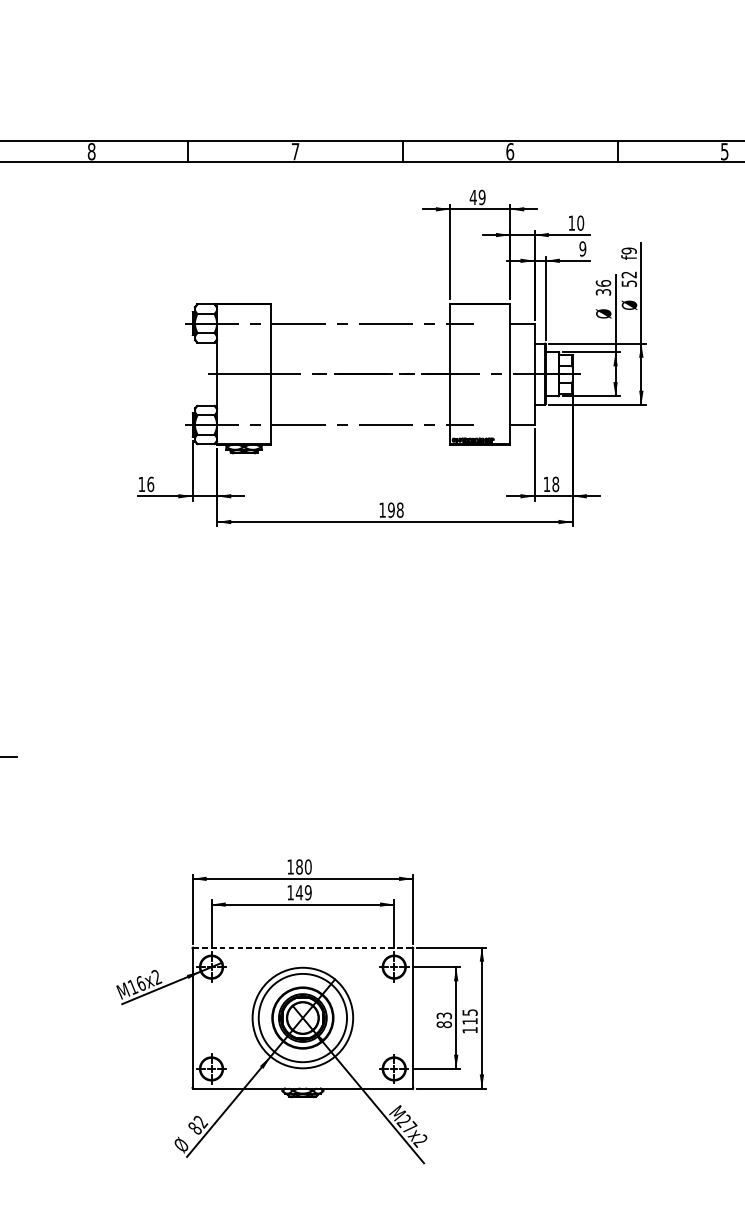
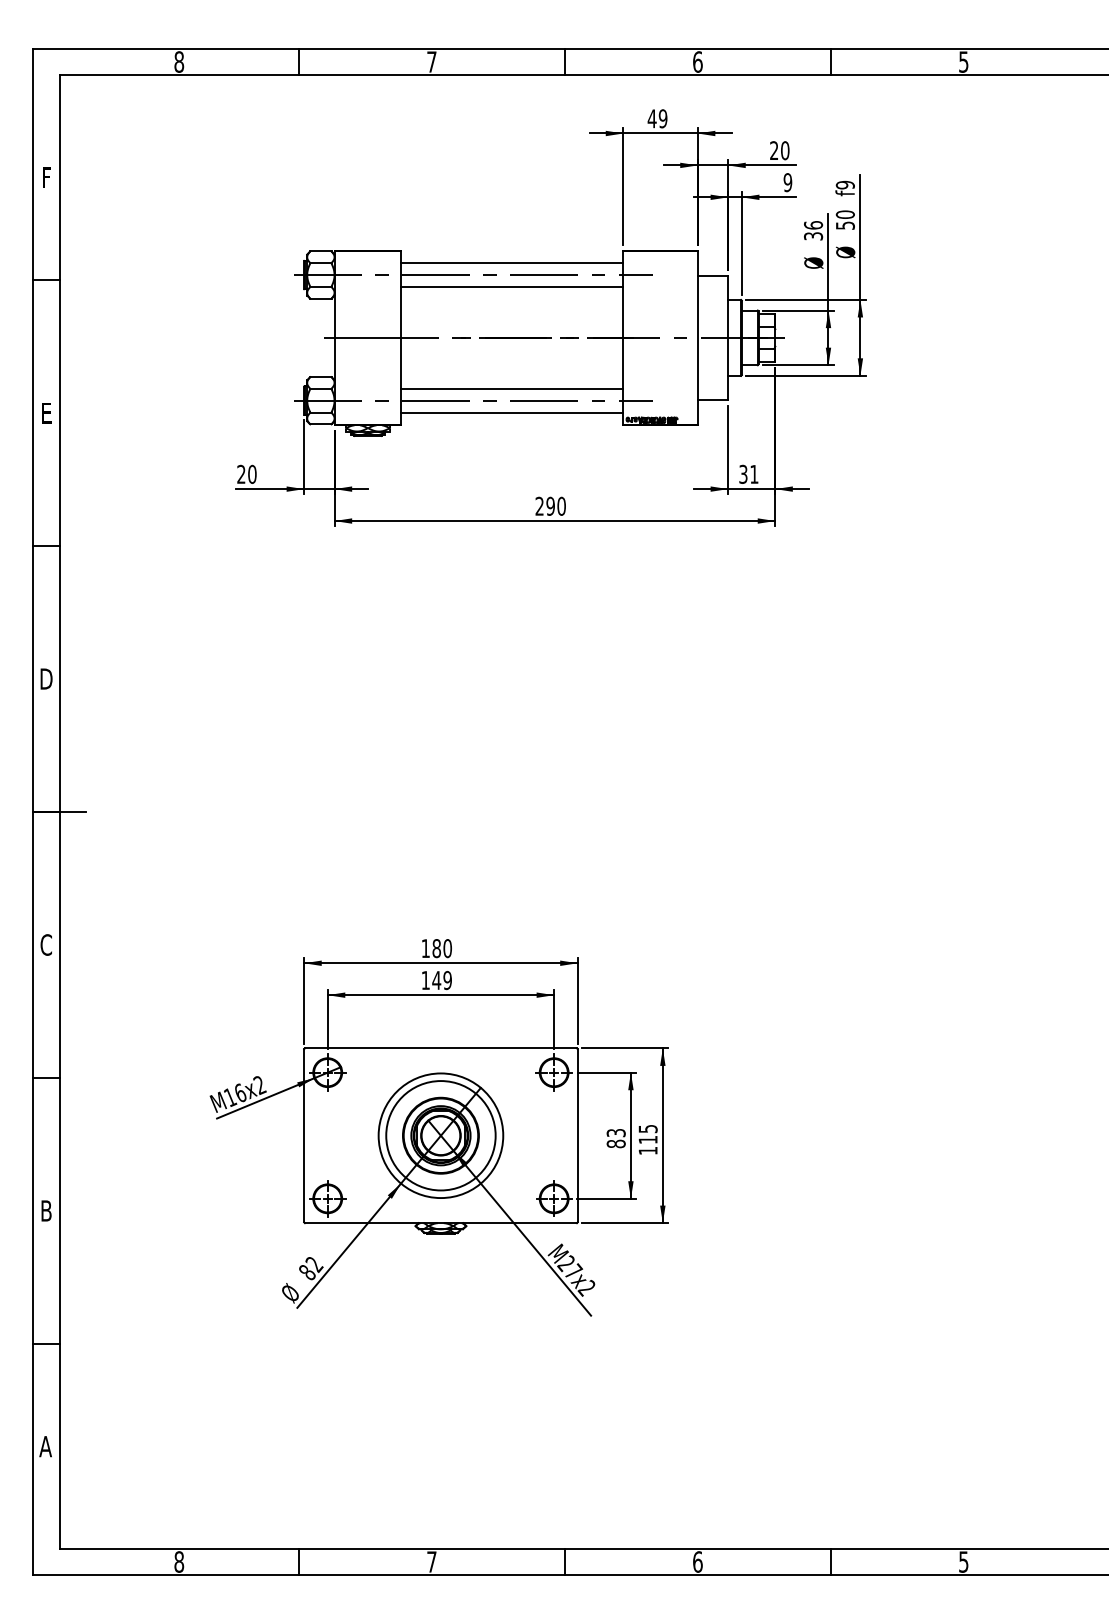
text: (572, 223) -> (774, 150), 10 -> 20
text: (628, 274) -> (844, 214), 52 -> 50
line: (360, 313) -> (512, 262), added
line: (360, 333) -> (512, 287), added
line: (360, 415) -> (512, 388), added
line: (360, 434) -> (512, 412), added
text: (145, 483) -> (246, 473), 16 -> 20
text: (551, 483) -> (748, 473), 18 -> 31
text: (391, 509) -> (550, 505), 198 -> 290
line: (303, 947) -> (441, 1048), dashed -> solid

